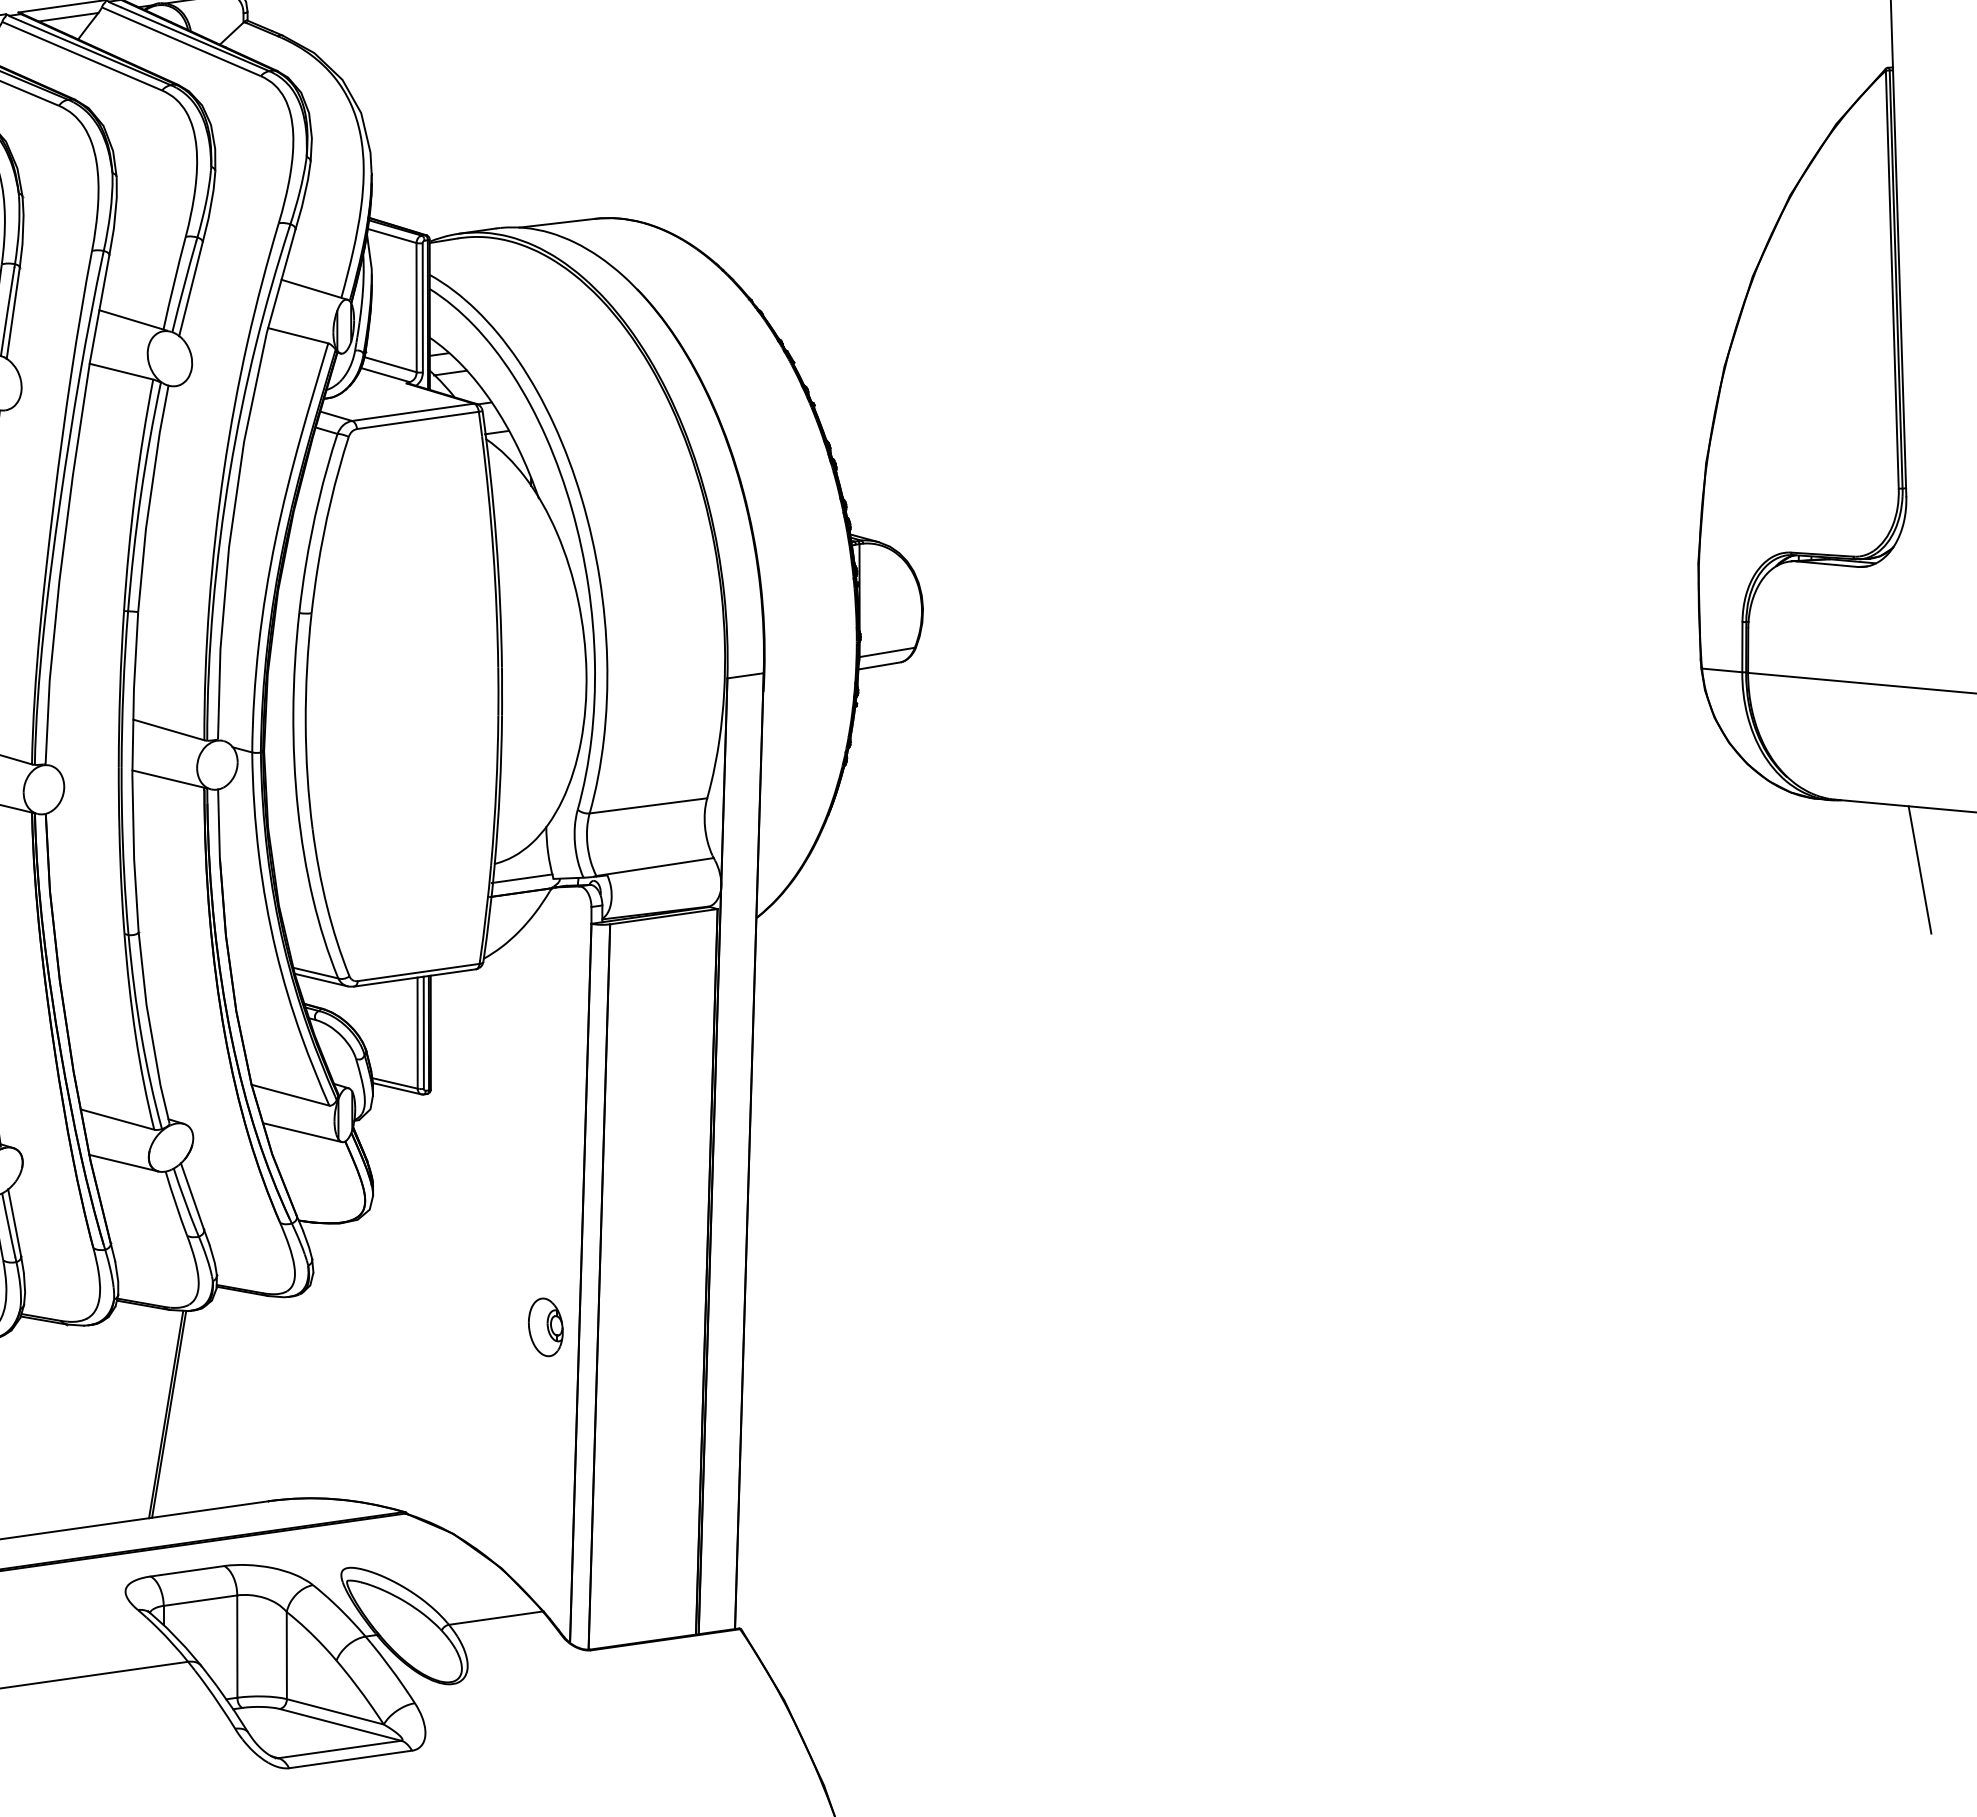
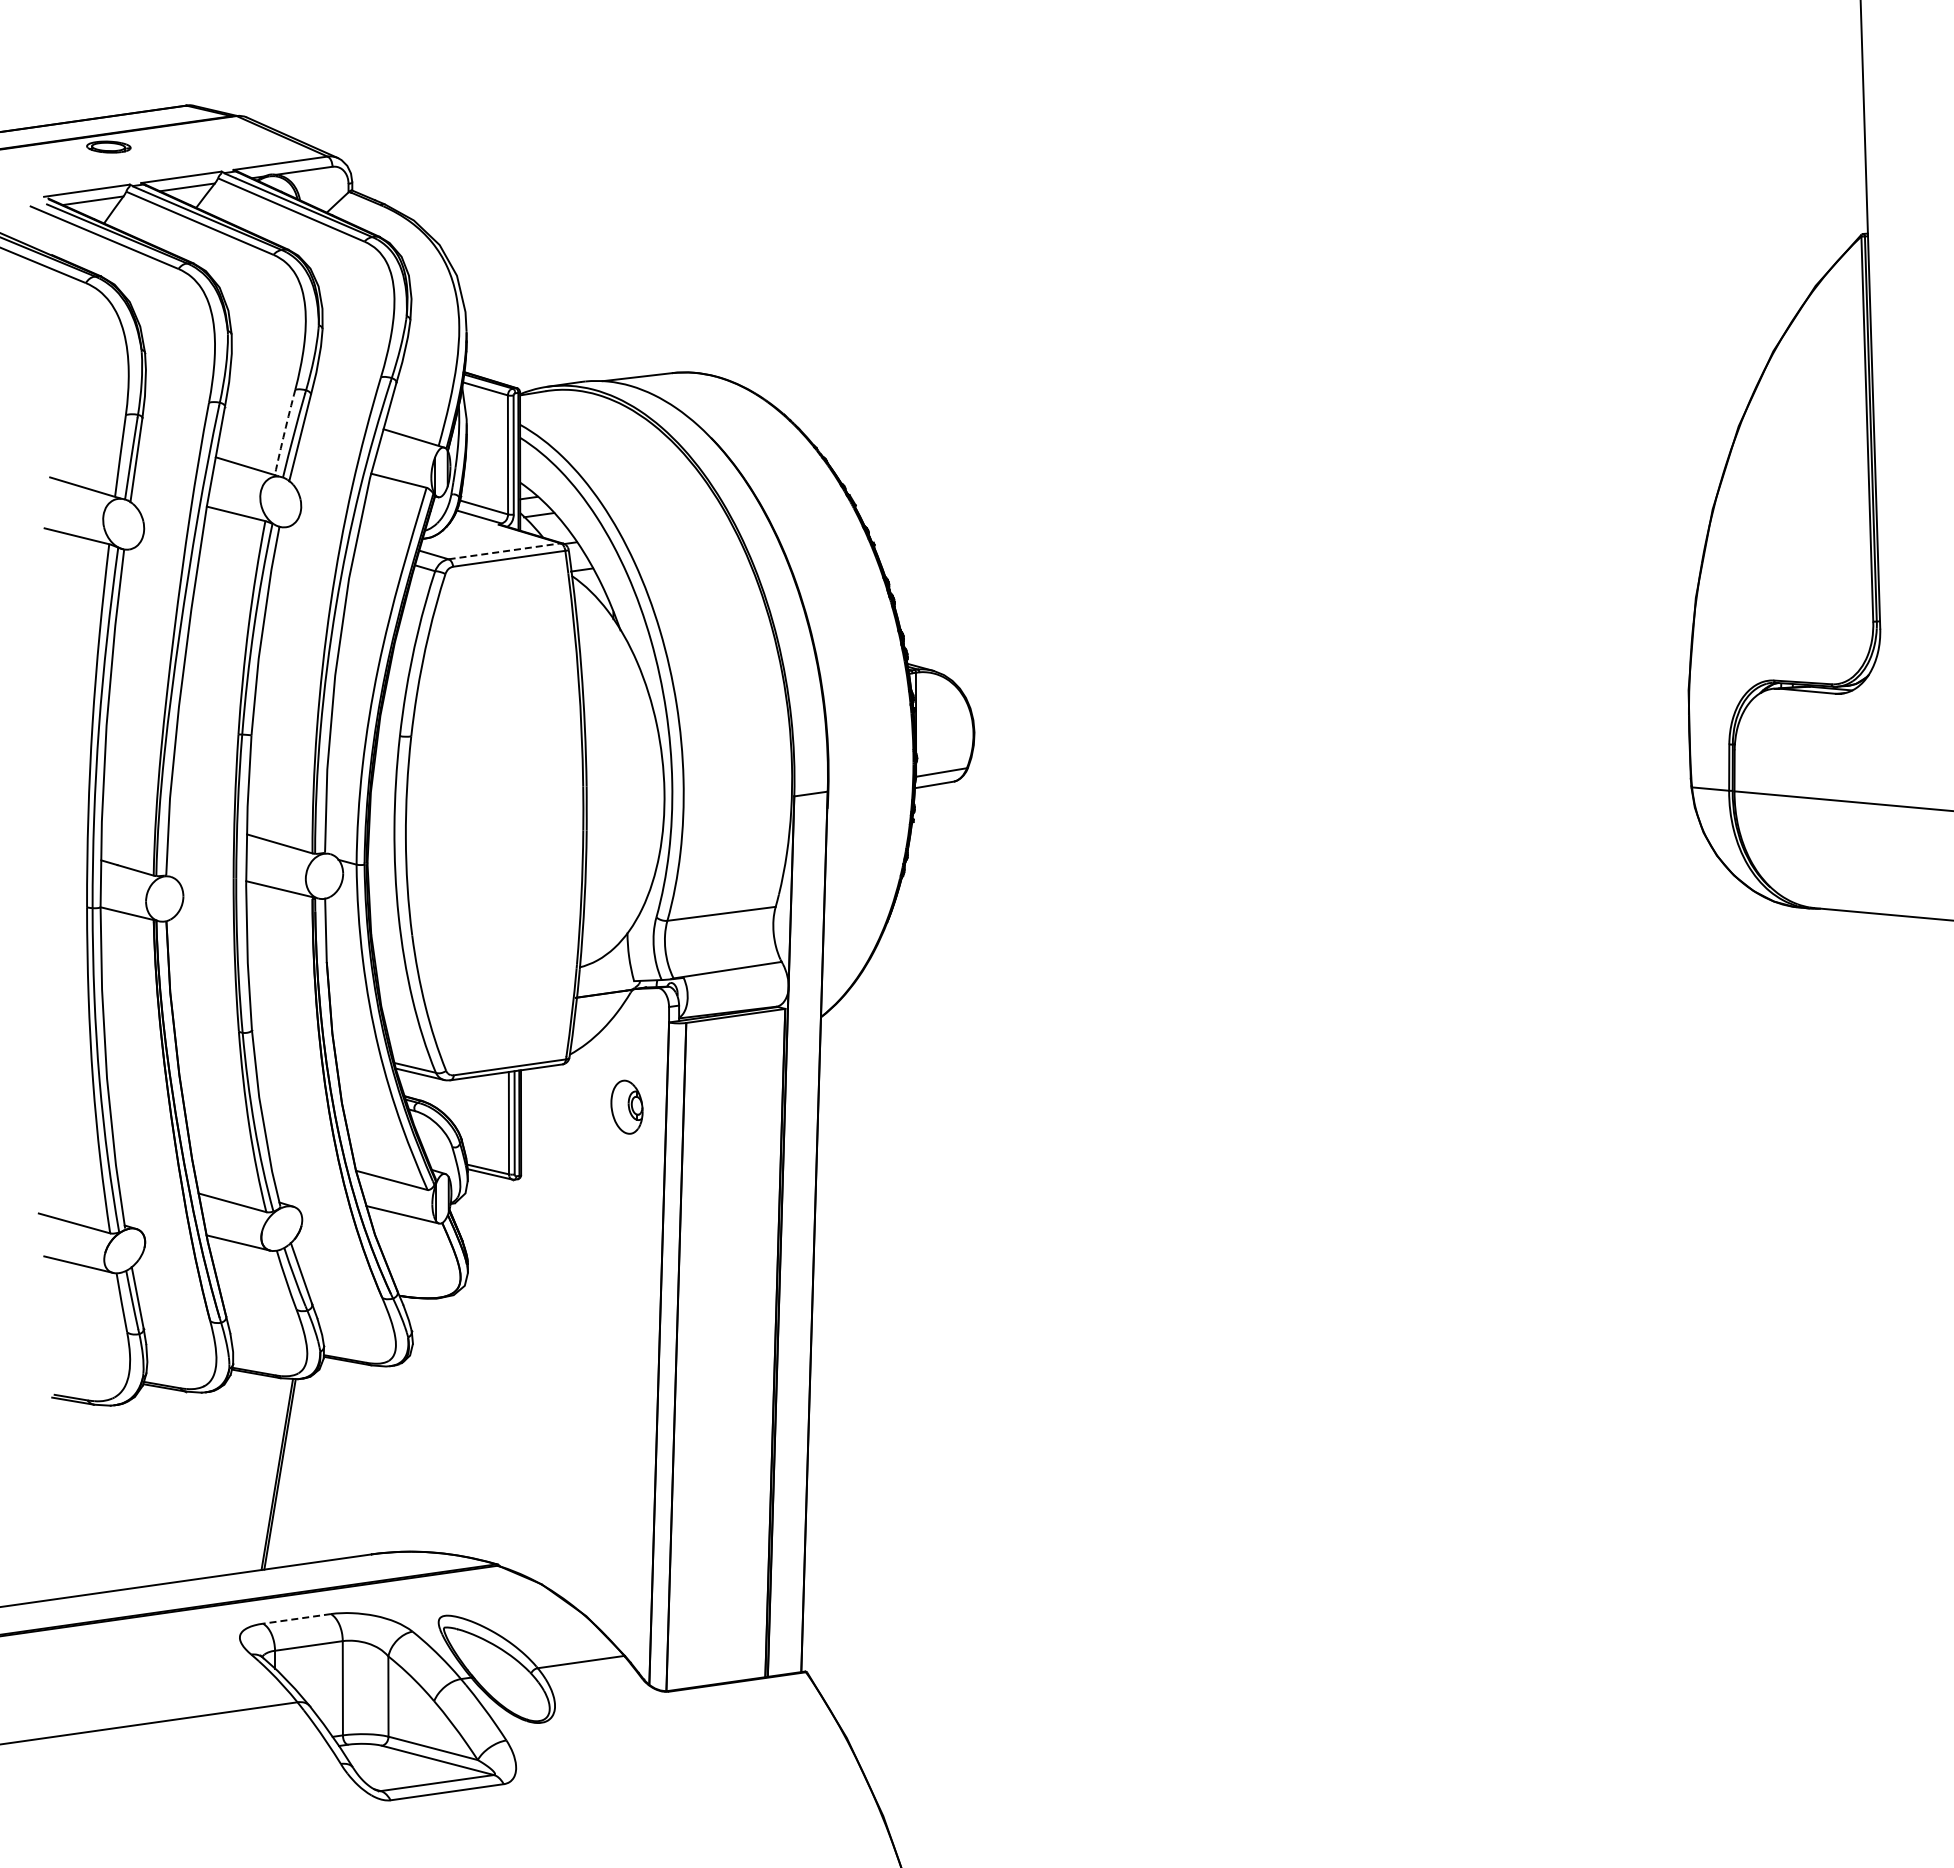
arc: (173, 283) -> (284, 432), solid -> dashed
line: (412, 412) -> (504, 551), solid -> dashed
line: (1919, 869) -> (1892, 972), removed
line: (522, 878) -> (605, 980), removed
part: (545, 1326) -> (626, 1106), moved
line: (187, 1570) -> (296, 1618), solid -> dashed

